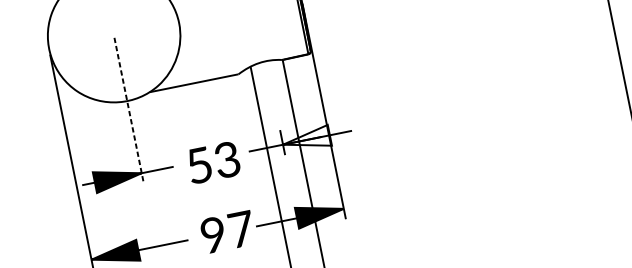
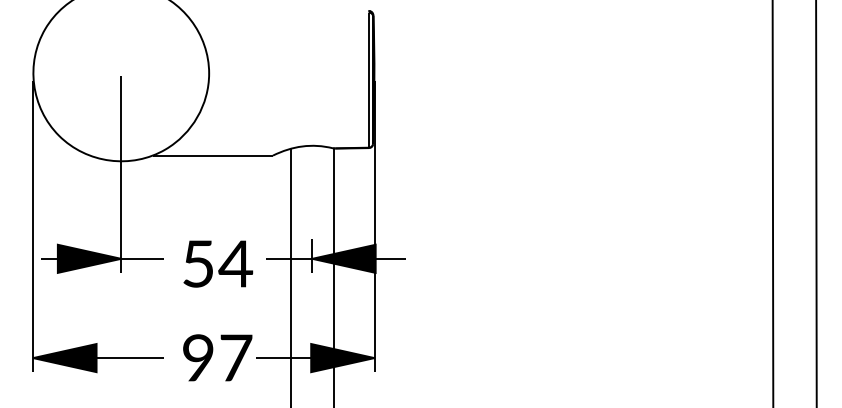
line: (129, 110) -> (121, 174), dashed -> solid
fill: (306, 139) -> (343, 258), added
text: (226, 159) -> (235, 263), 53 -> 54

